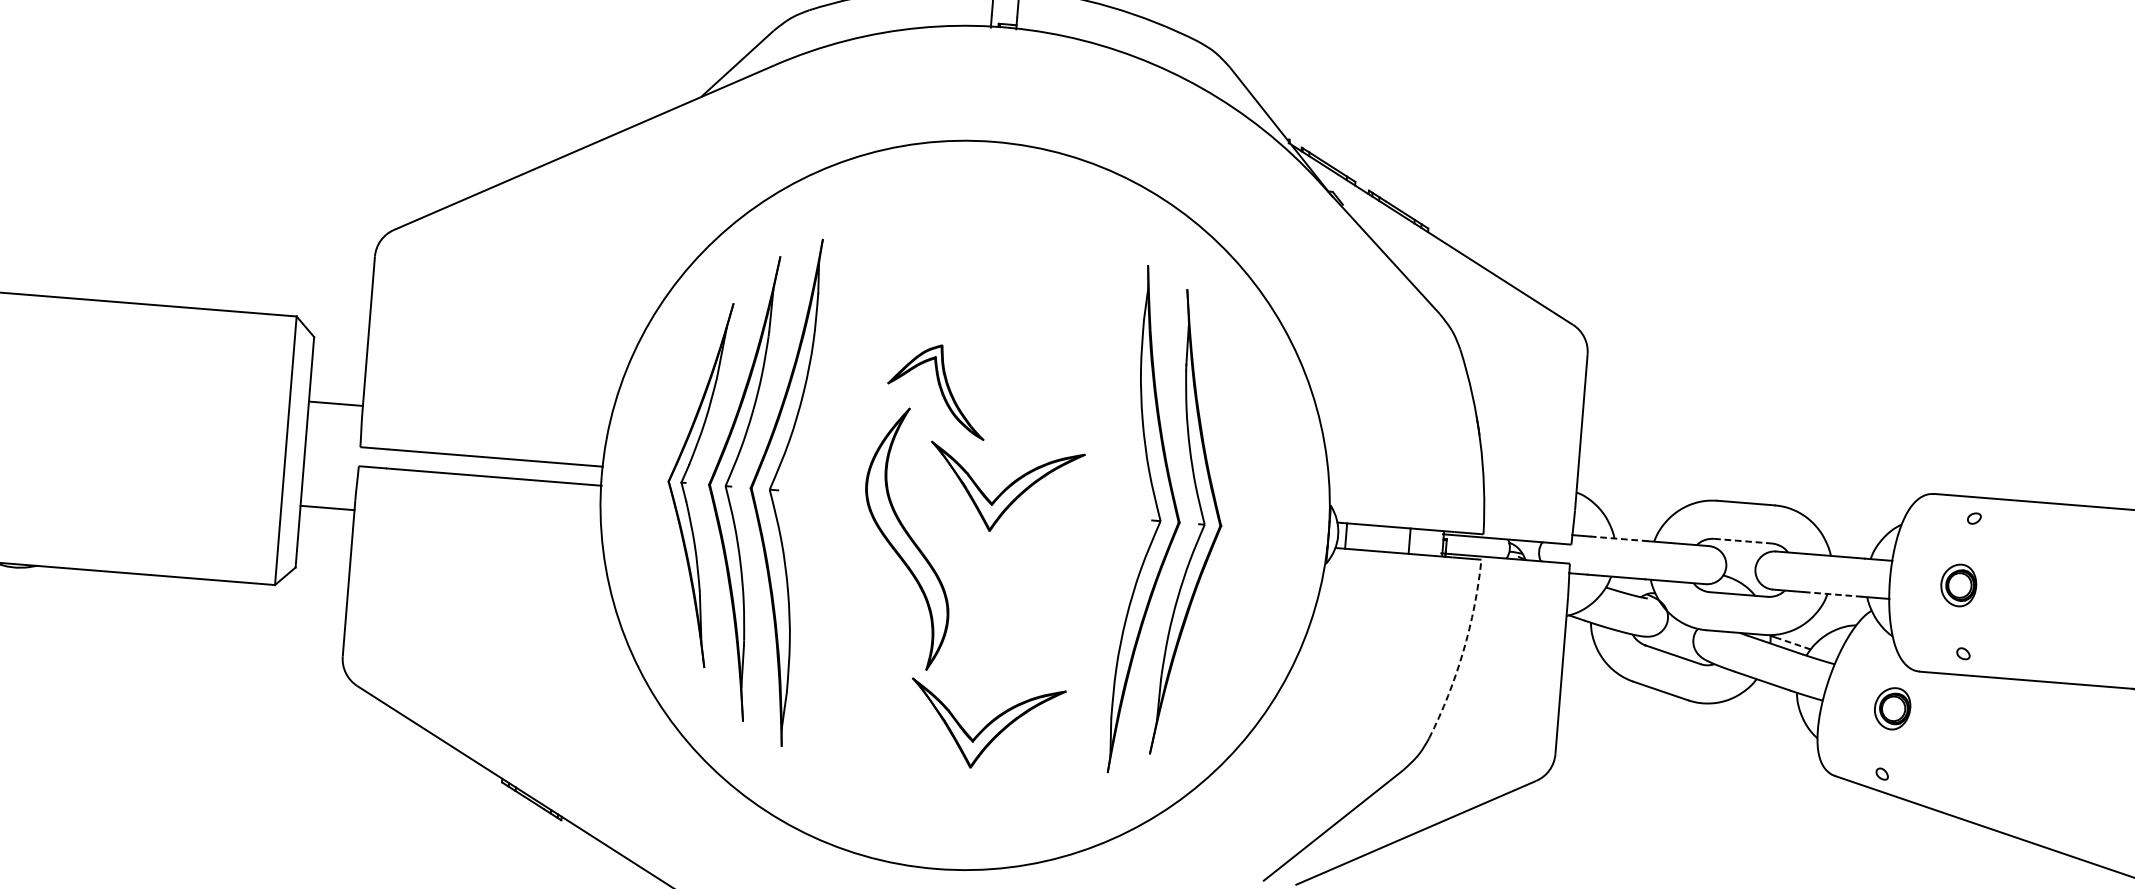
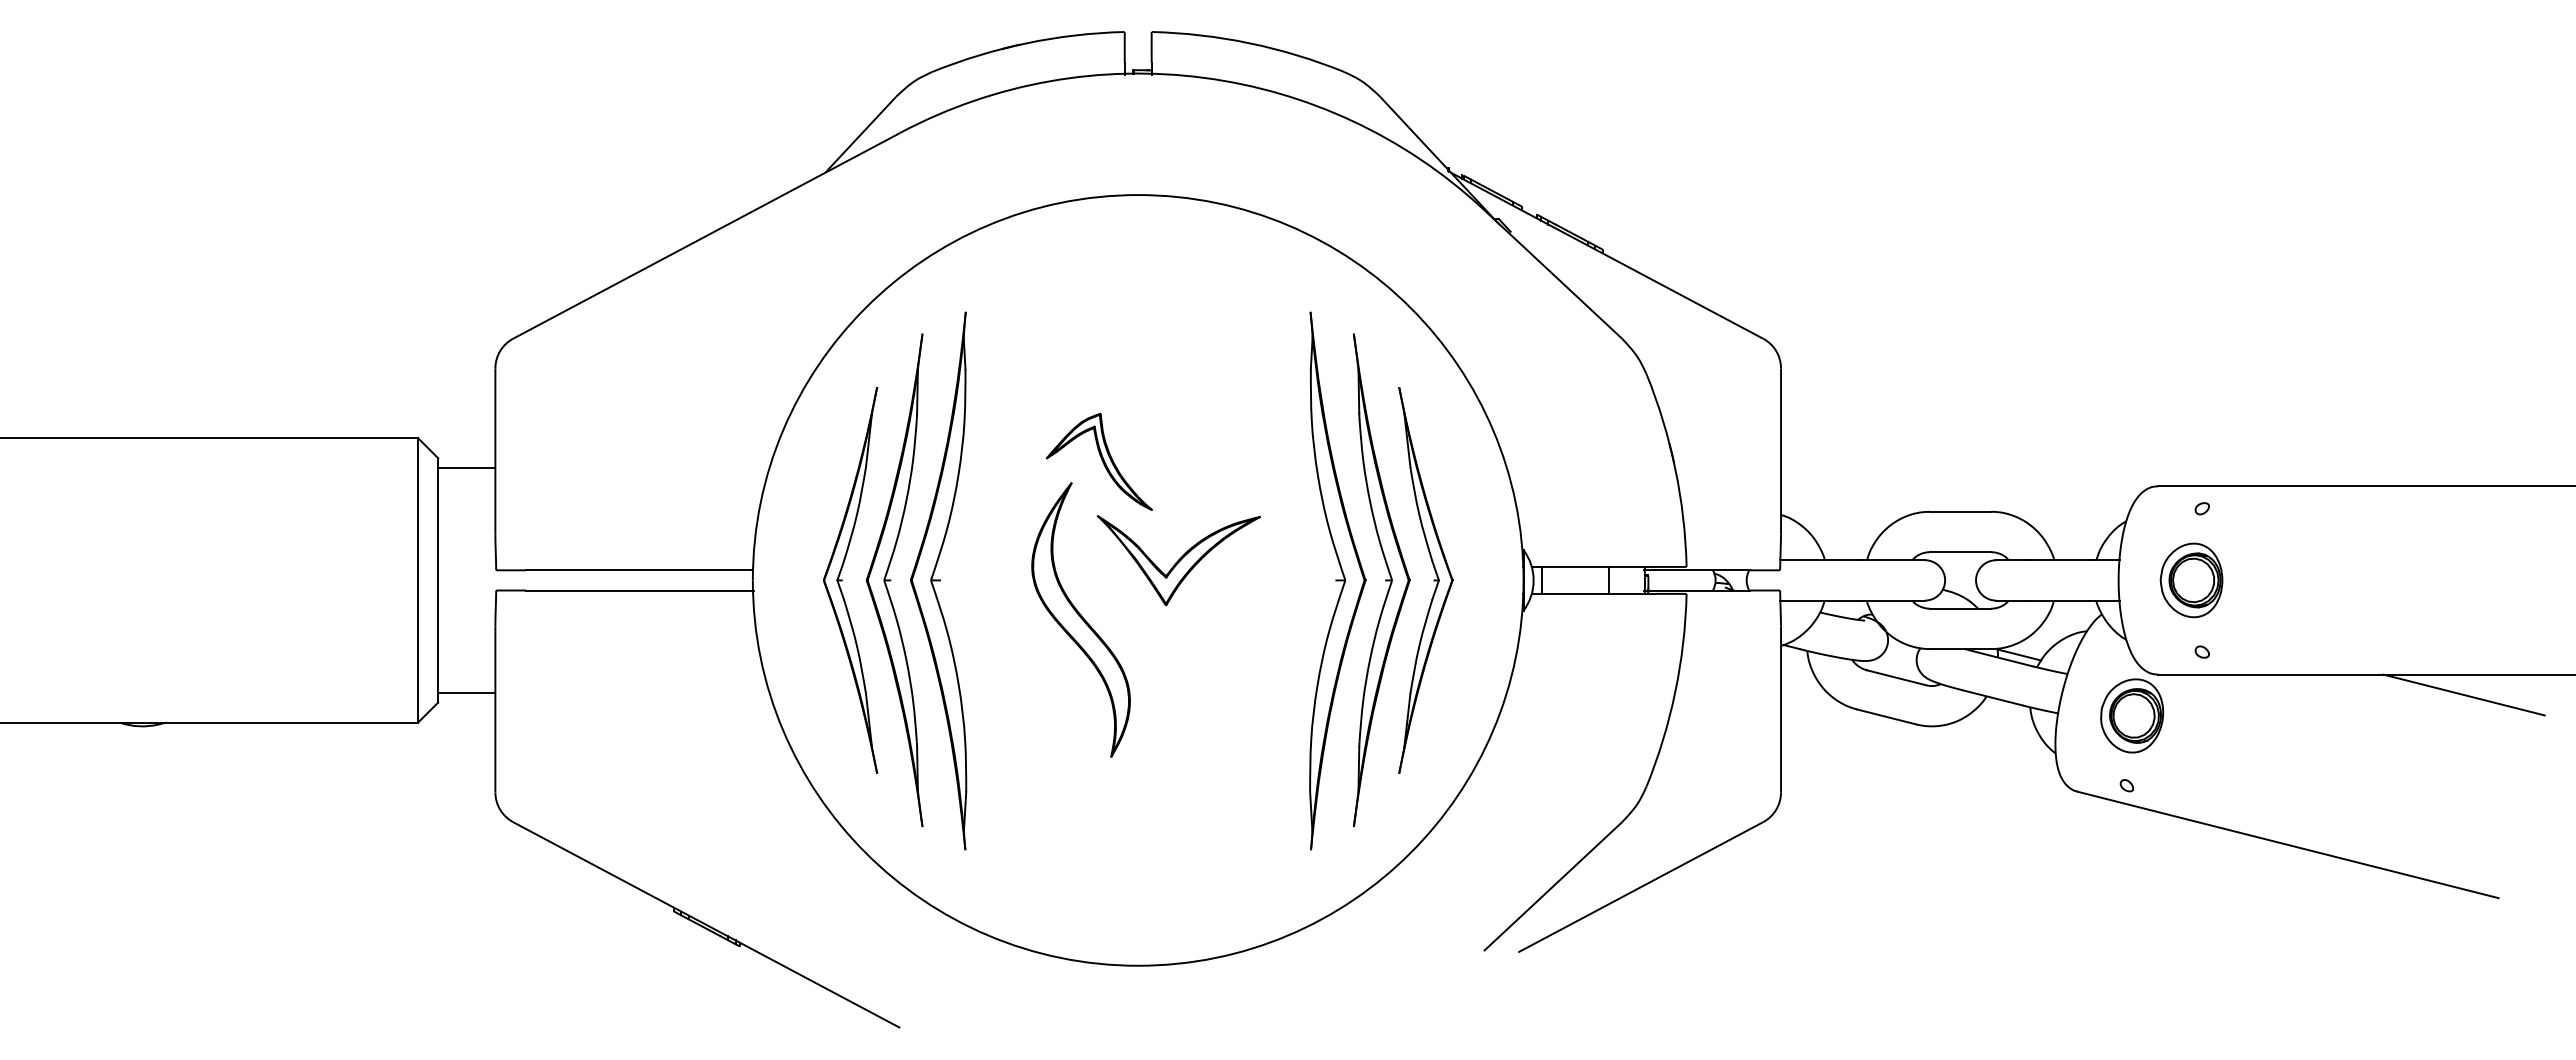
line: (335, 403) -> (466, 467), moved
line: (327, 508) -> (466, 693), moved
part: (1243, 527) -> (1433, 580), added
line: (1619, 539) -> (1830, 560), dashed -> solid
line: (1742, 541) -> (1960, 552), dashed -> solid
part: (1958, 585) -> (2191, 580), size x1.67
line: (1832, 594) -> (2059, 600), dashed -> solid
line: (1793, 643) -> (2022, 655), dashed -> solid
arc: (1463, 650) -> (1675, 691), dashed -> solid
part: (1892, 708) -> (2132, 715), size x1.67
part: (985, 726) -> (1178, 811), removed

